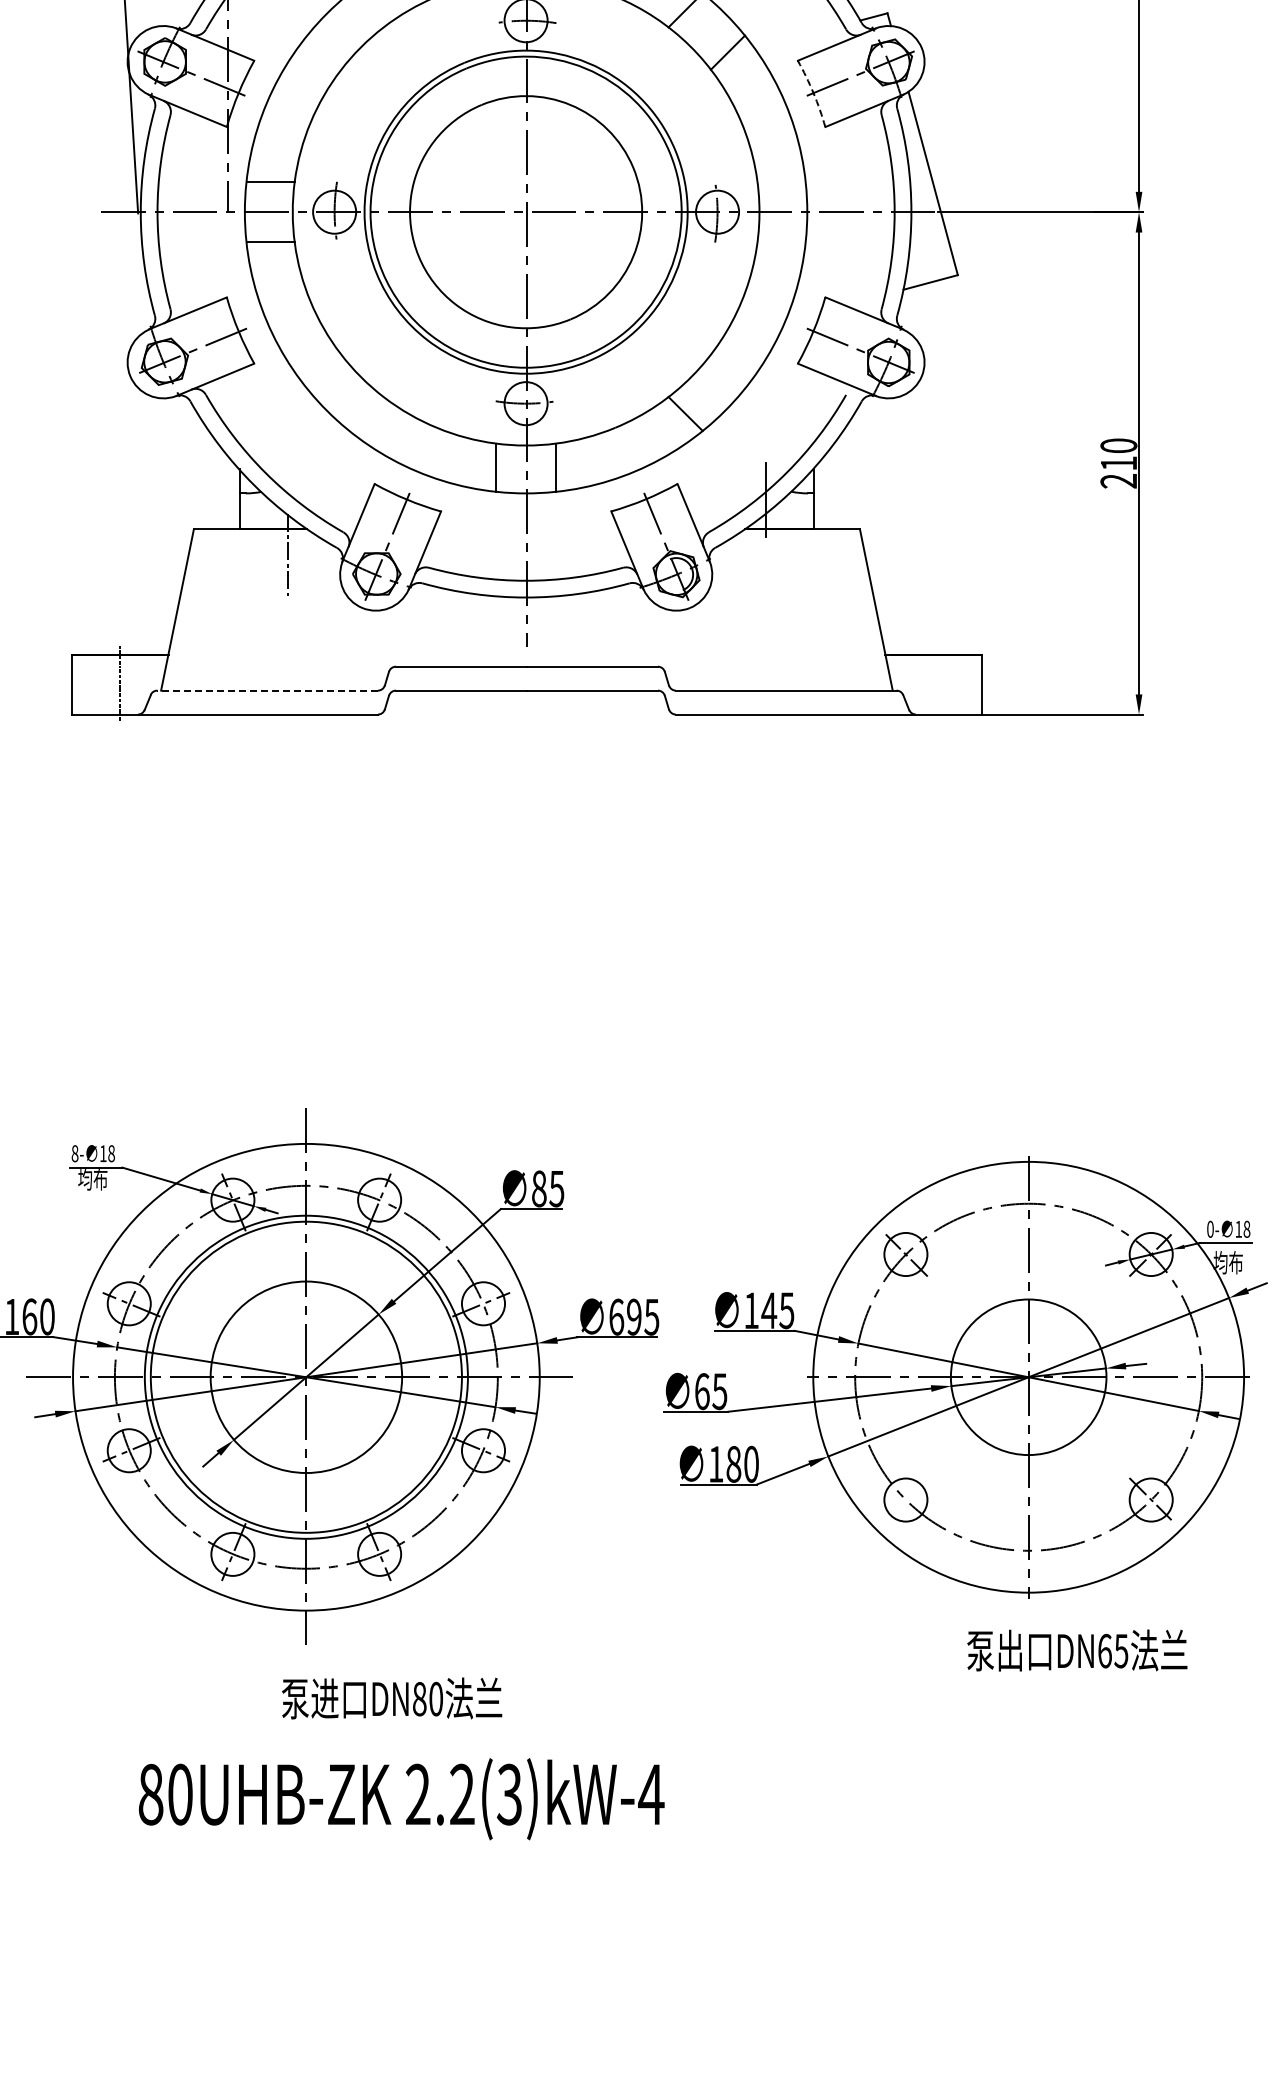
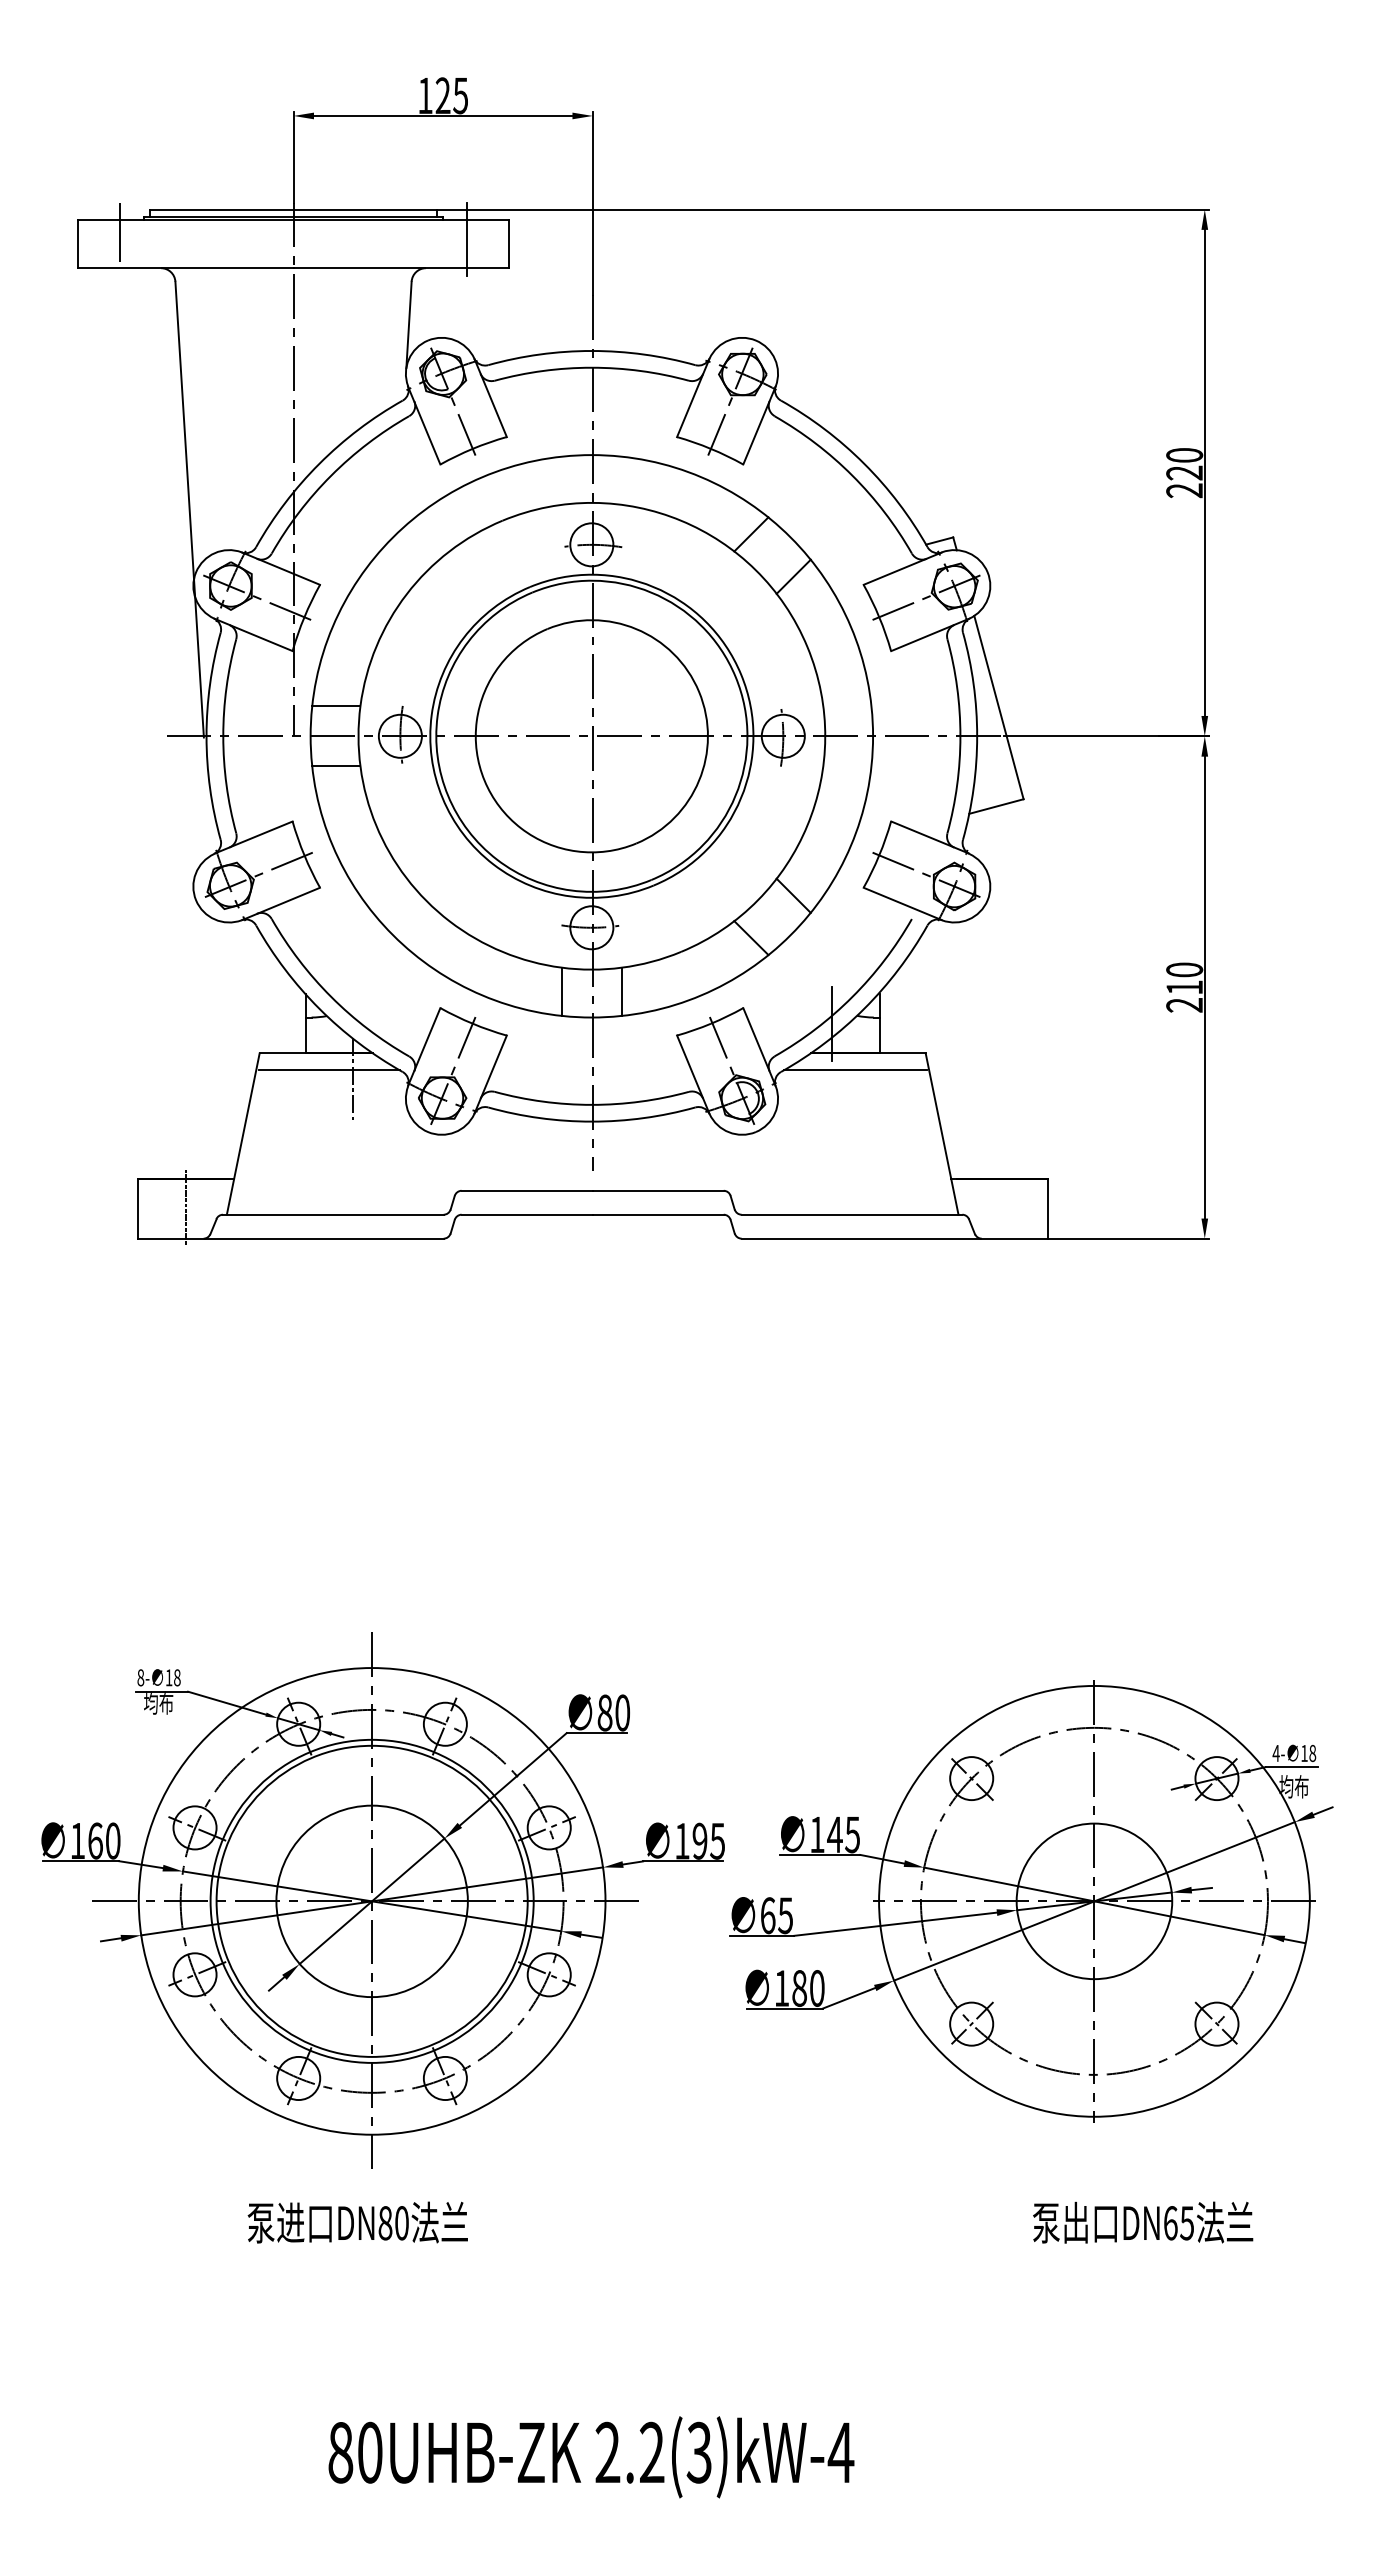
arc: (813, 93) -> (879, 617), dashed -> solid
line: (727, 371) -> (793, 895), added
line: (262, 546) -> (328, 1070), added
line: (789, 546) -> (855, 1070), added
line: (266, 690) -> (332, 1214), dashed -> solid
text: (556, 1188) -> (622, 1712), 85 -> 80
text: (1209, 1229) -> (1275, 1753), 0- -> 4-
text: (616, 1316) -> (682, 1840), 695 -> 195
line: (906, 1499) -> (972, 2023), added
text: (1077, 1650) -> (1143, 2222), moved
text: (391, 1698) -> (357, 2222), moved
text: (401, 1799) -> (591, 2457), moved

